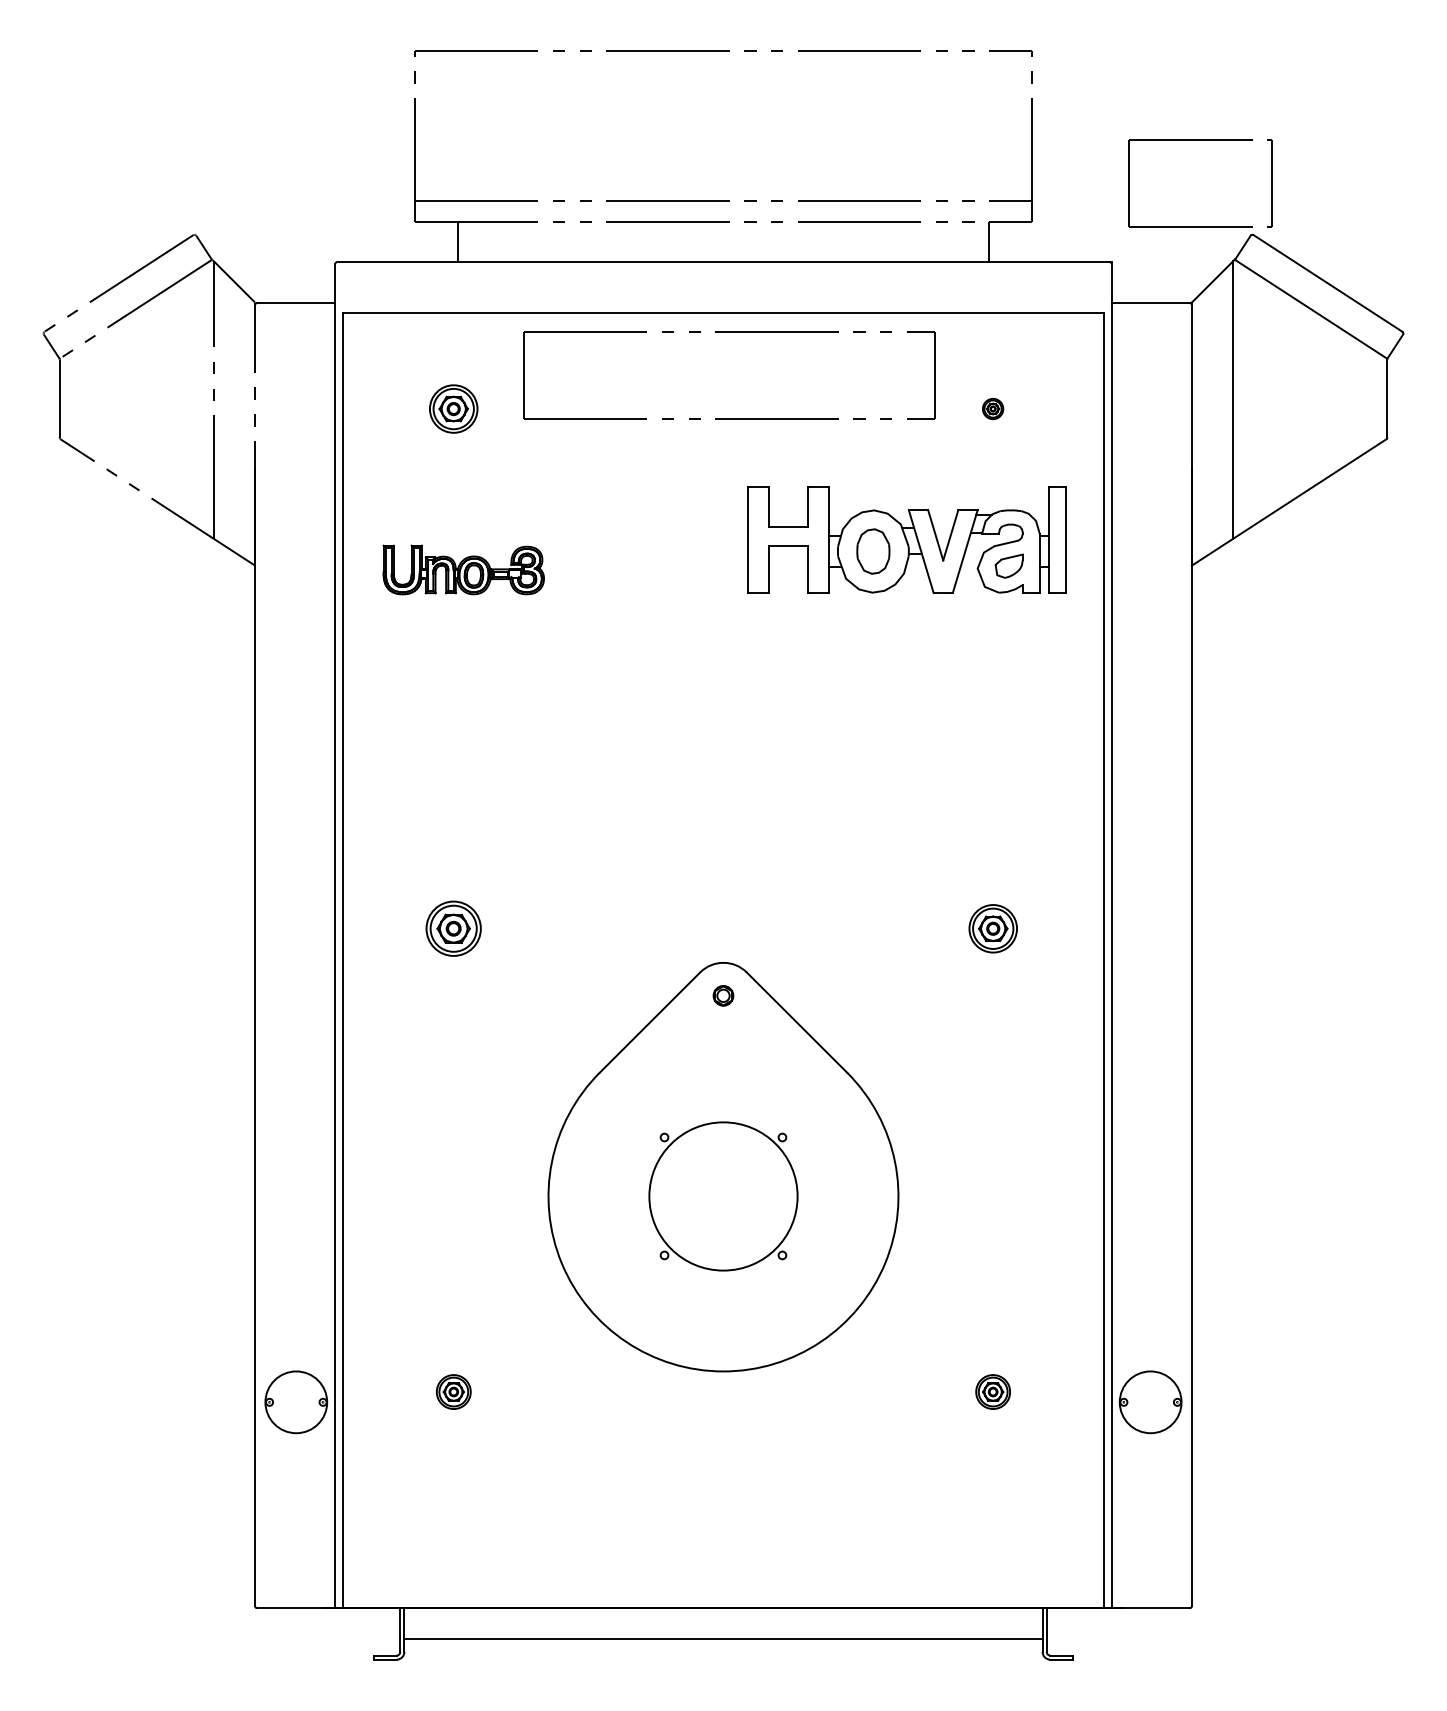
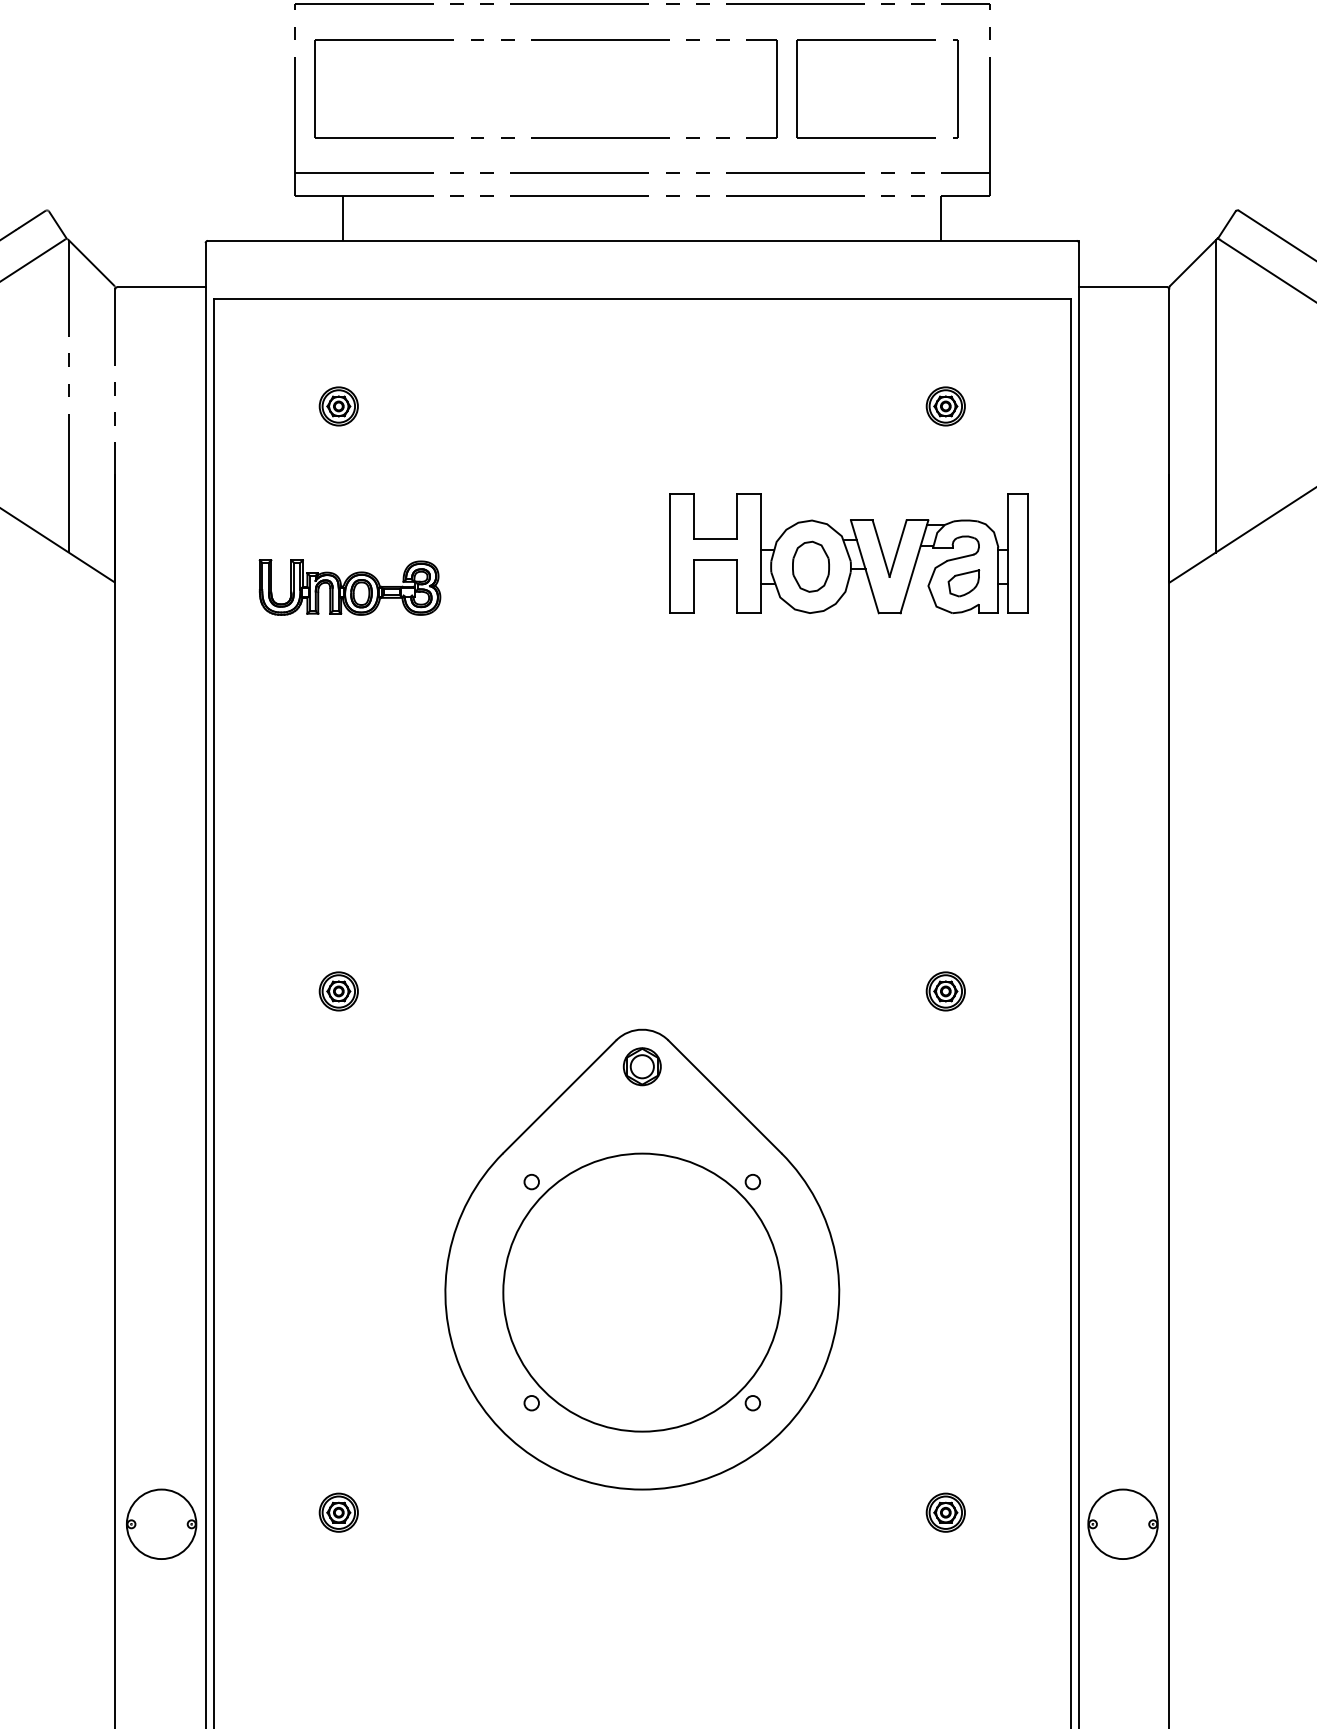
part: (1200, 140) -> (877, 40), moved
part: (729, 332) -> (546, 40), moved
part: (453, 408) -> (338, 405), size x0.71
part: (992, 408) -> (945, 405), size x1.67
part: (453, 928) -> (338, 991), size x0.62
part: (992, 928) -> (945, 991), size x0.71
part: (723, 995) -> (642, 1066), size x1.67
part: (723, 1196) -> (642, 1292), size x1.67

